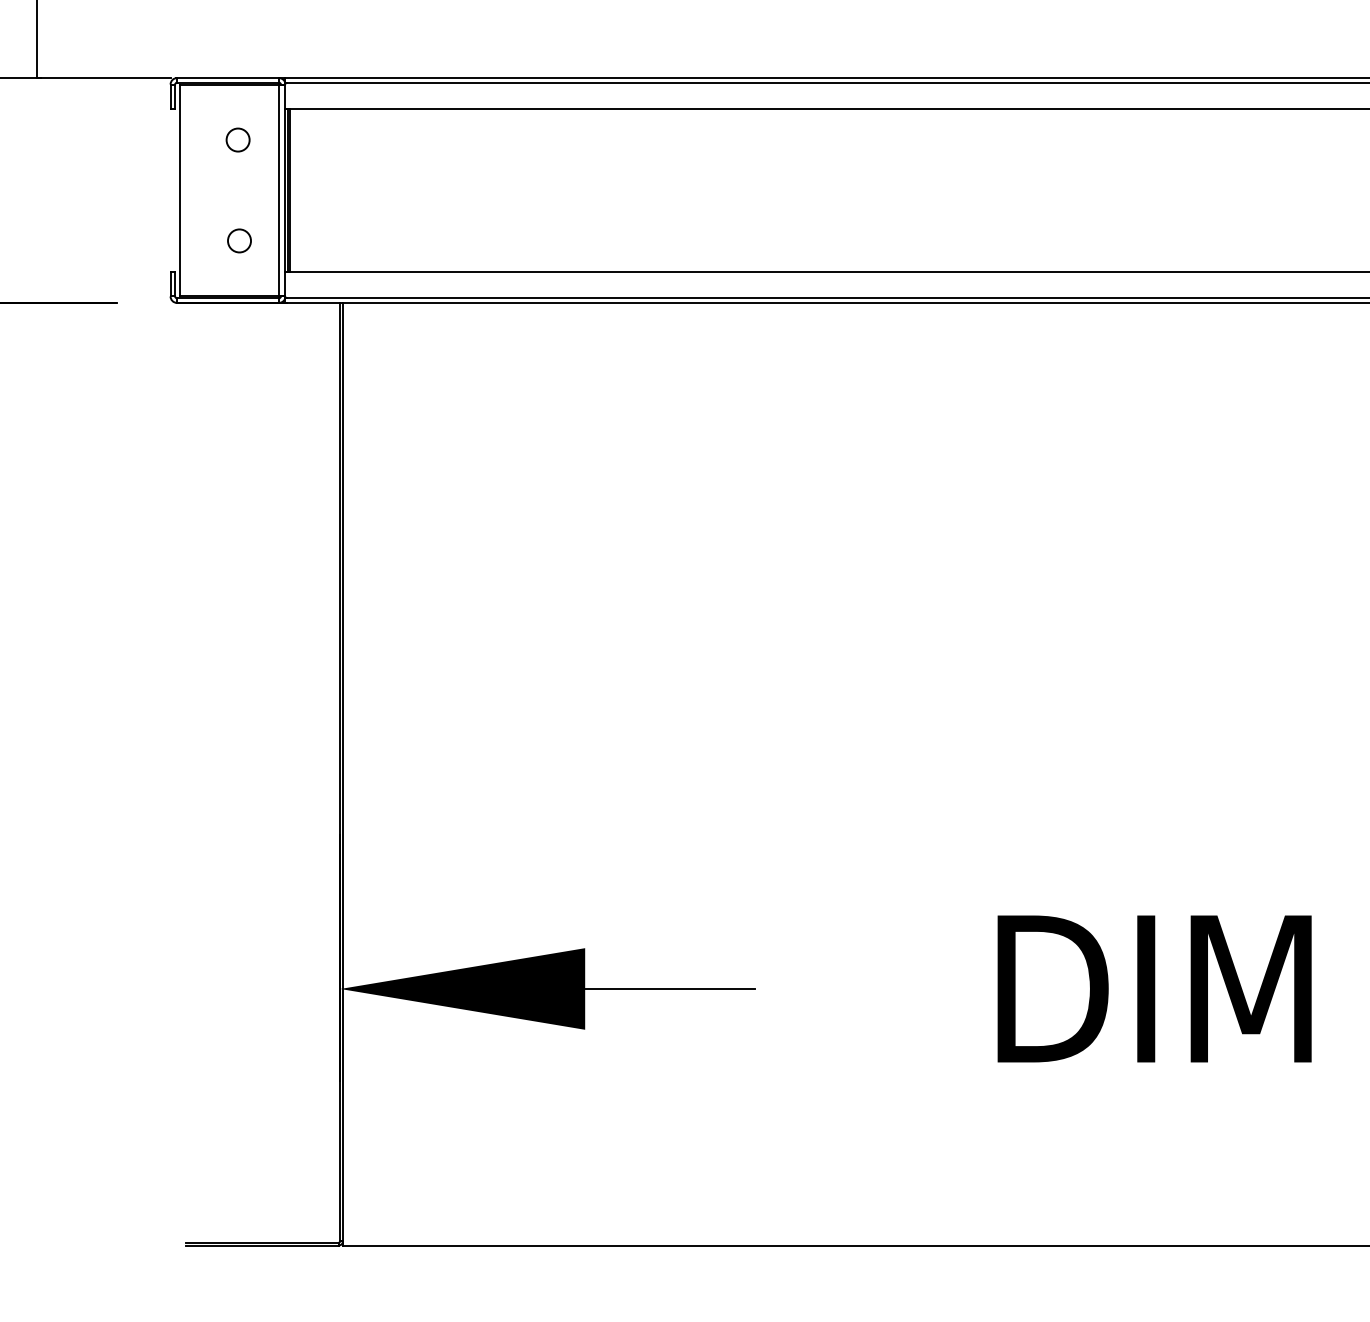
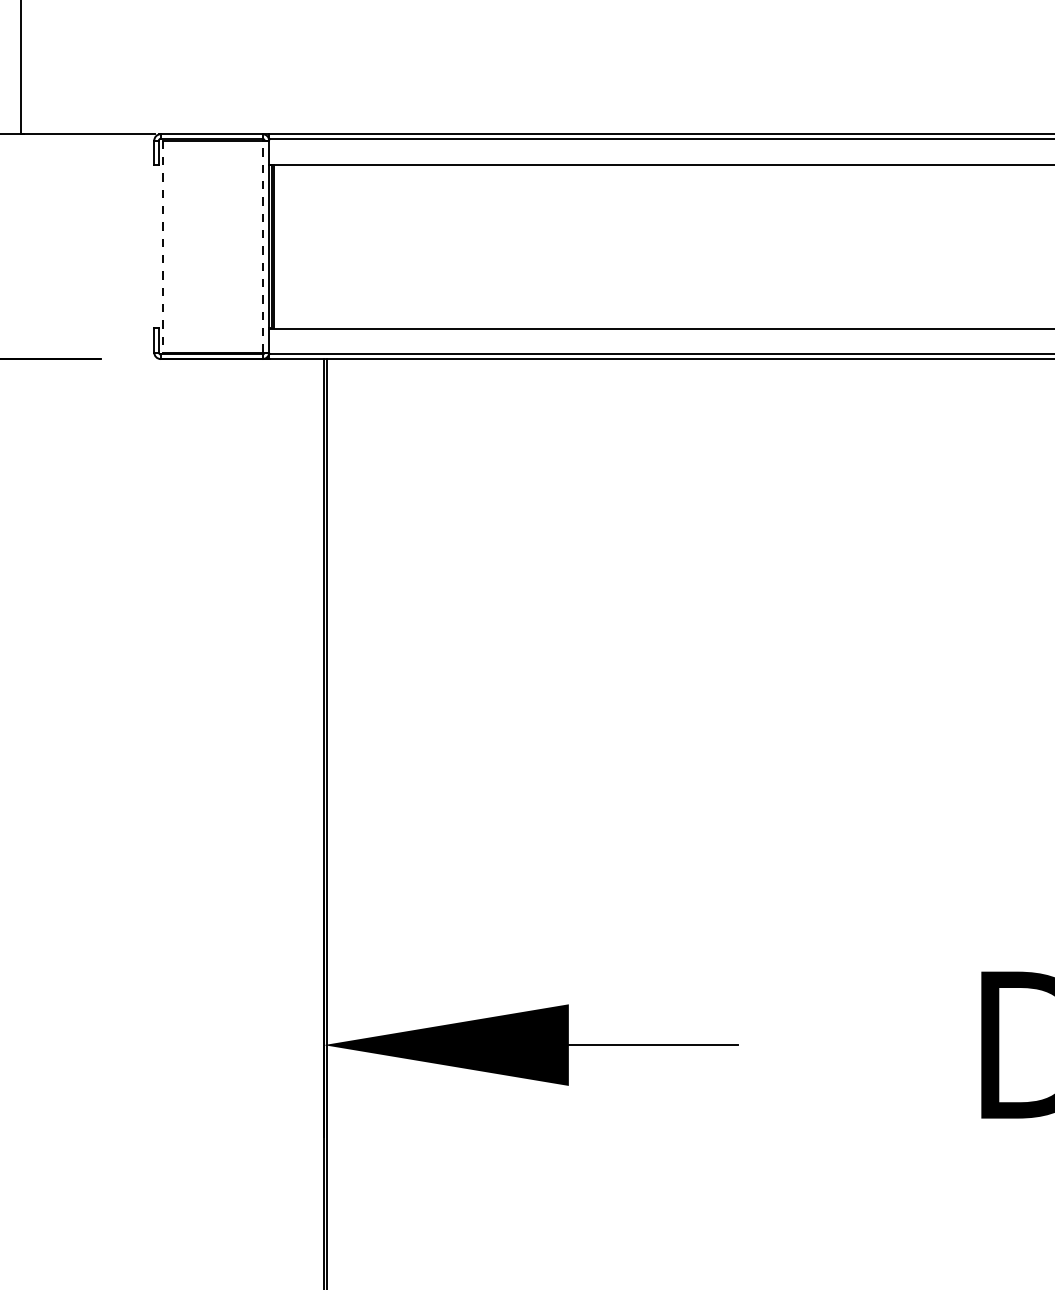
circle: (237, 139) -> (221, 195), removed
line: (179, 190) -> (163, 246), solid -> dashed
line: (279, 190) -> (263, 246), solid -> dashed
circle: (239, 240) -> (223, 296), removed

